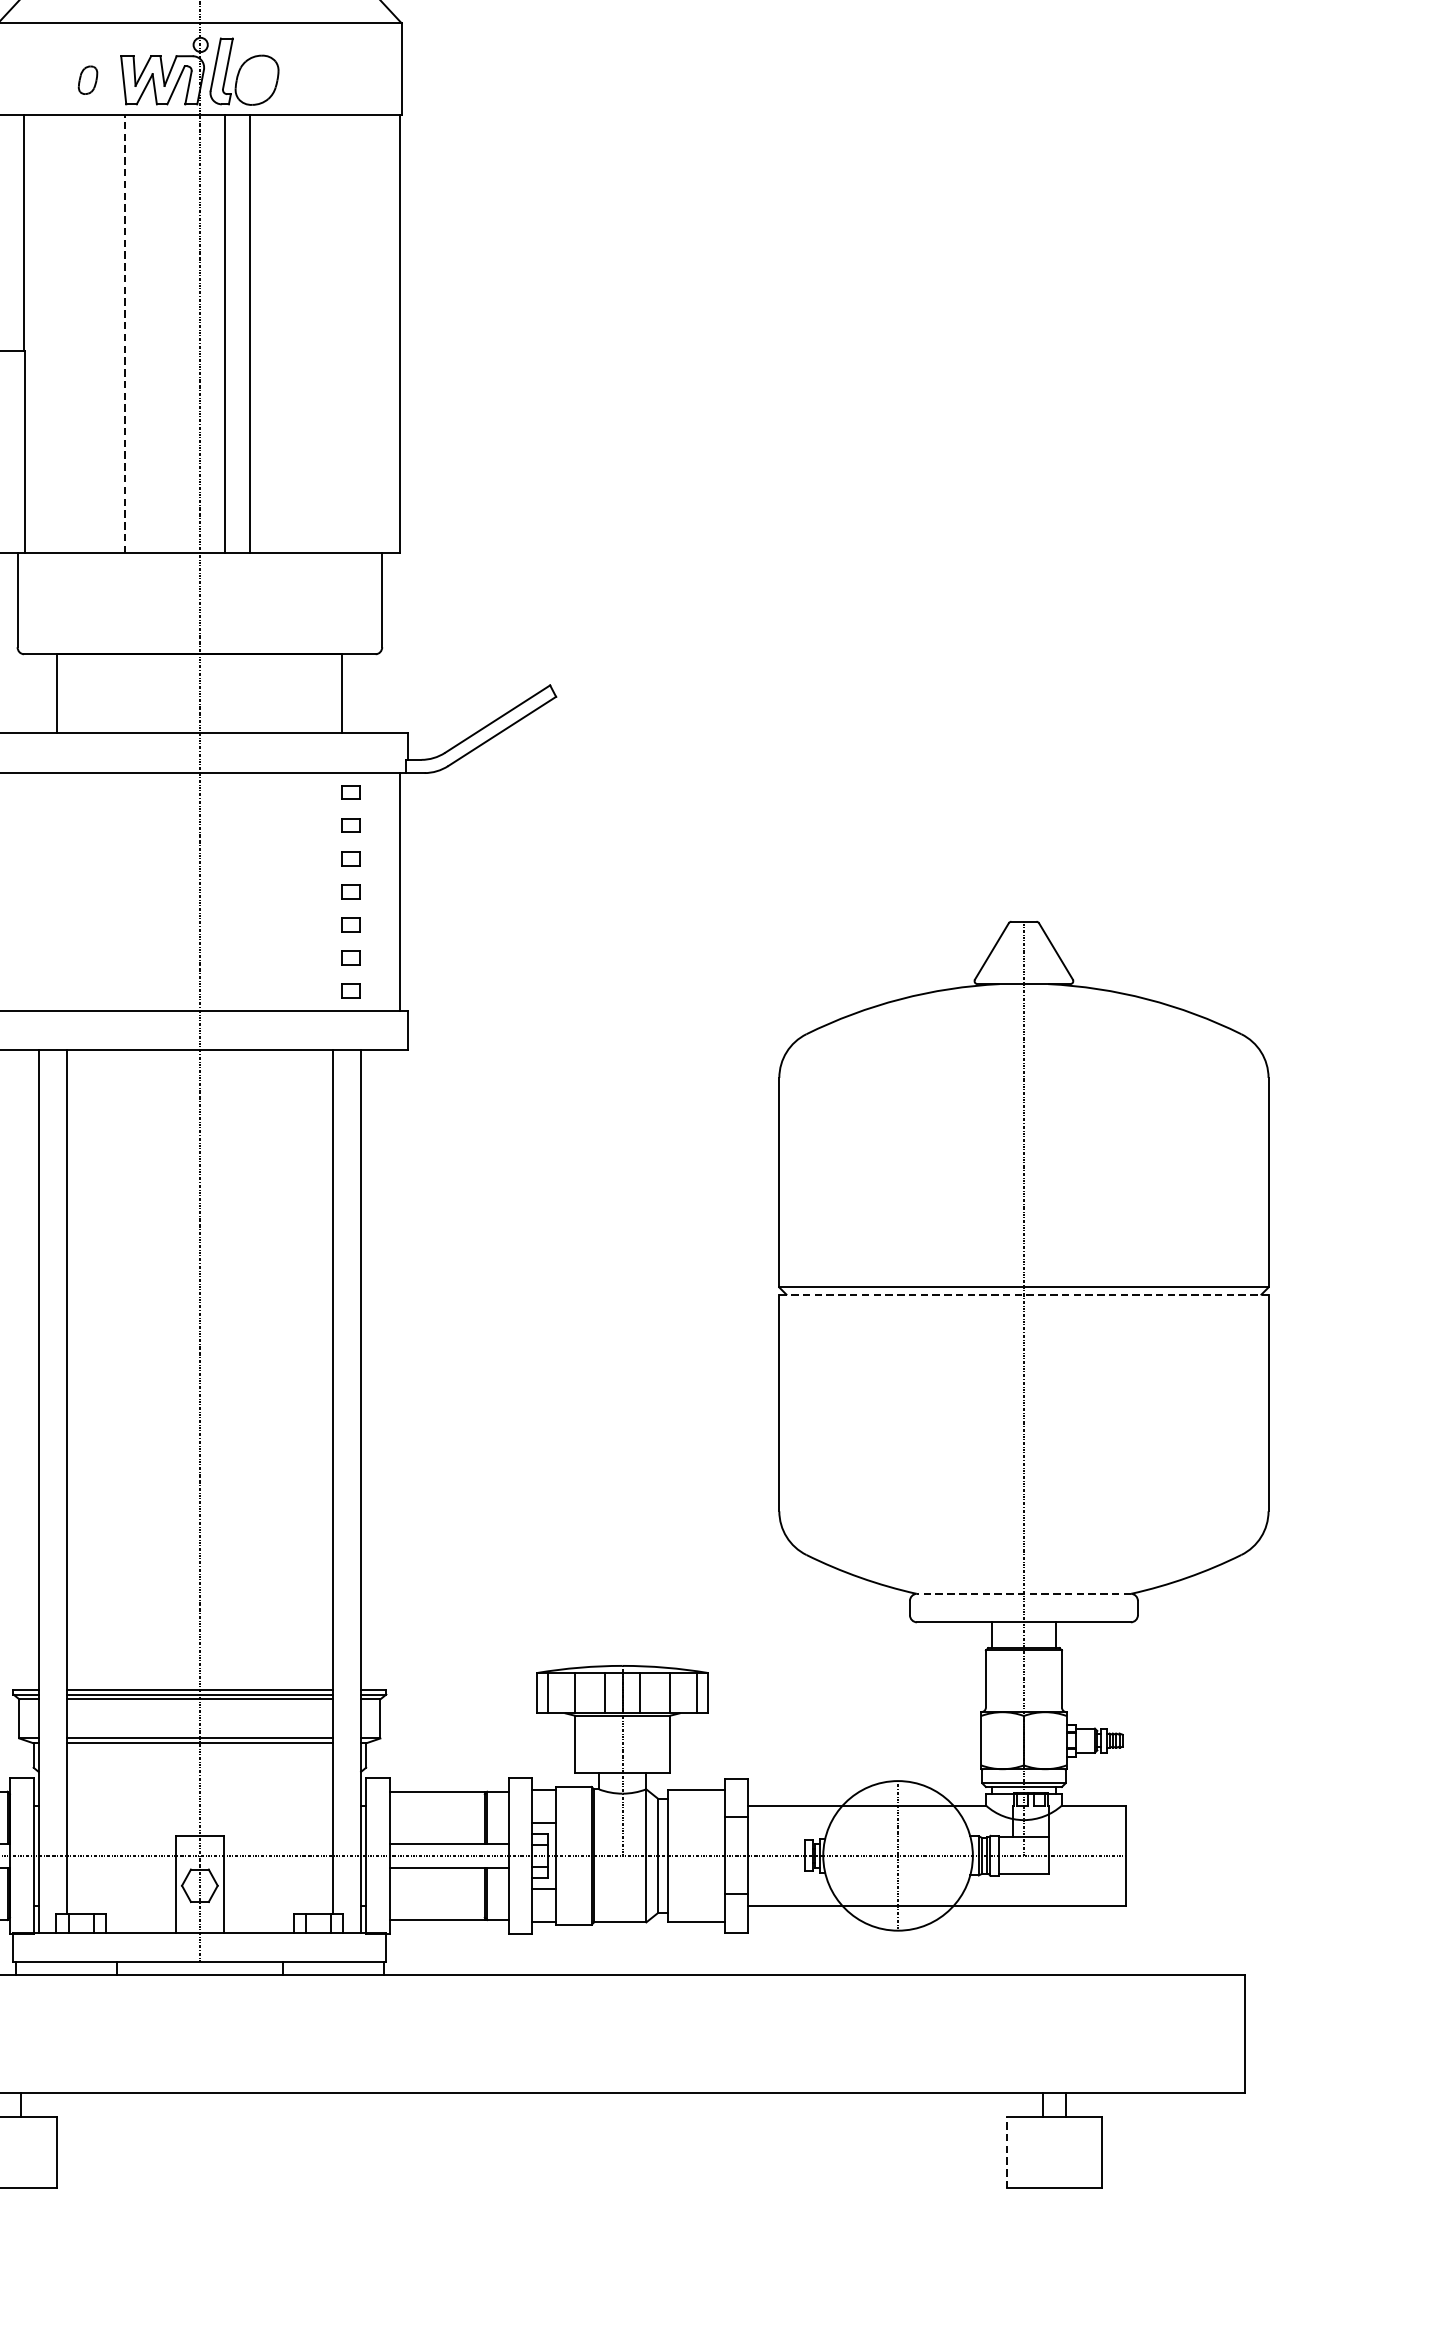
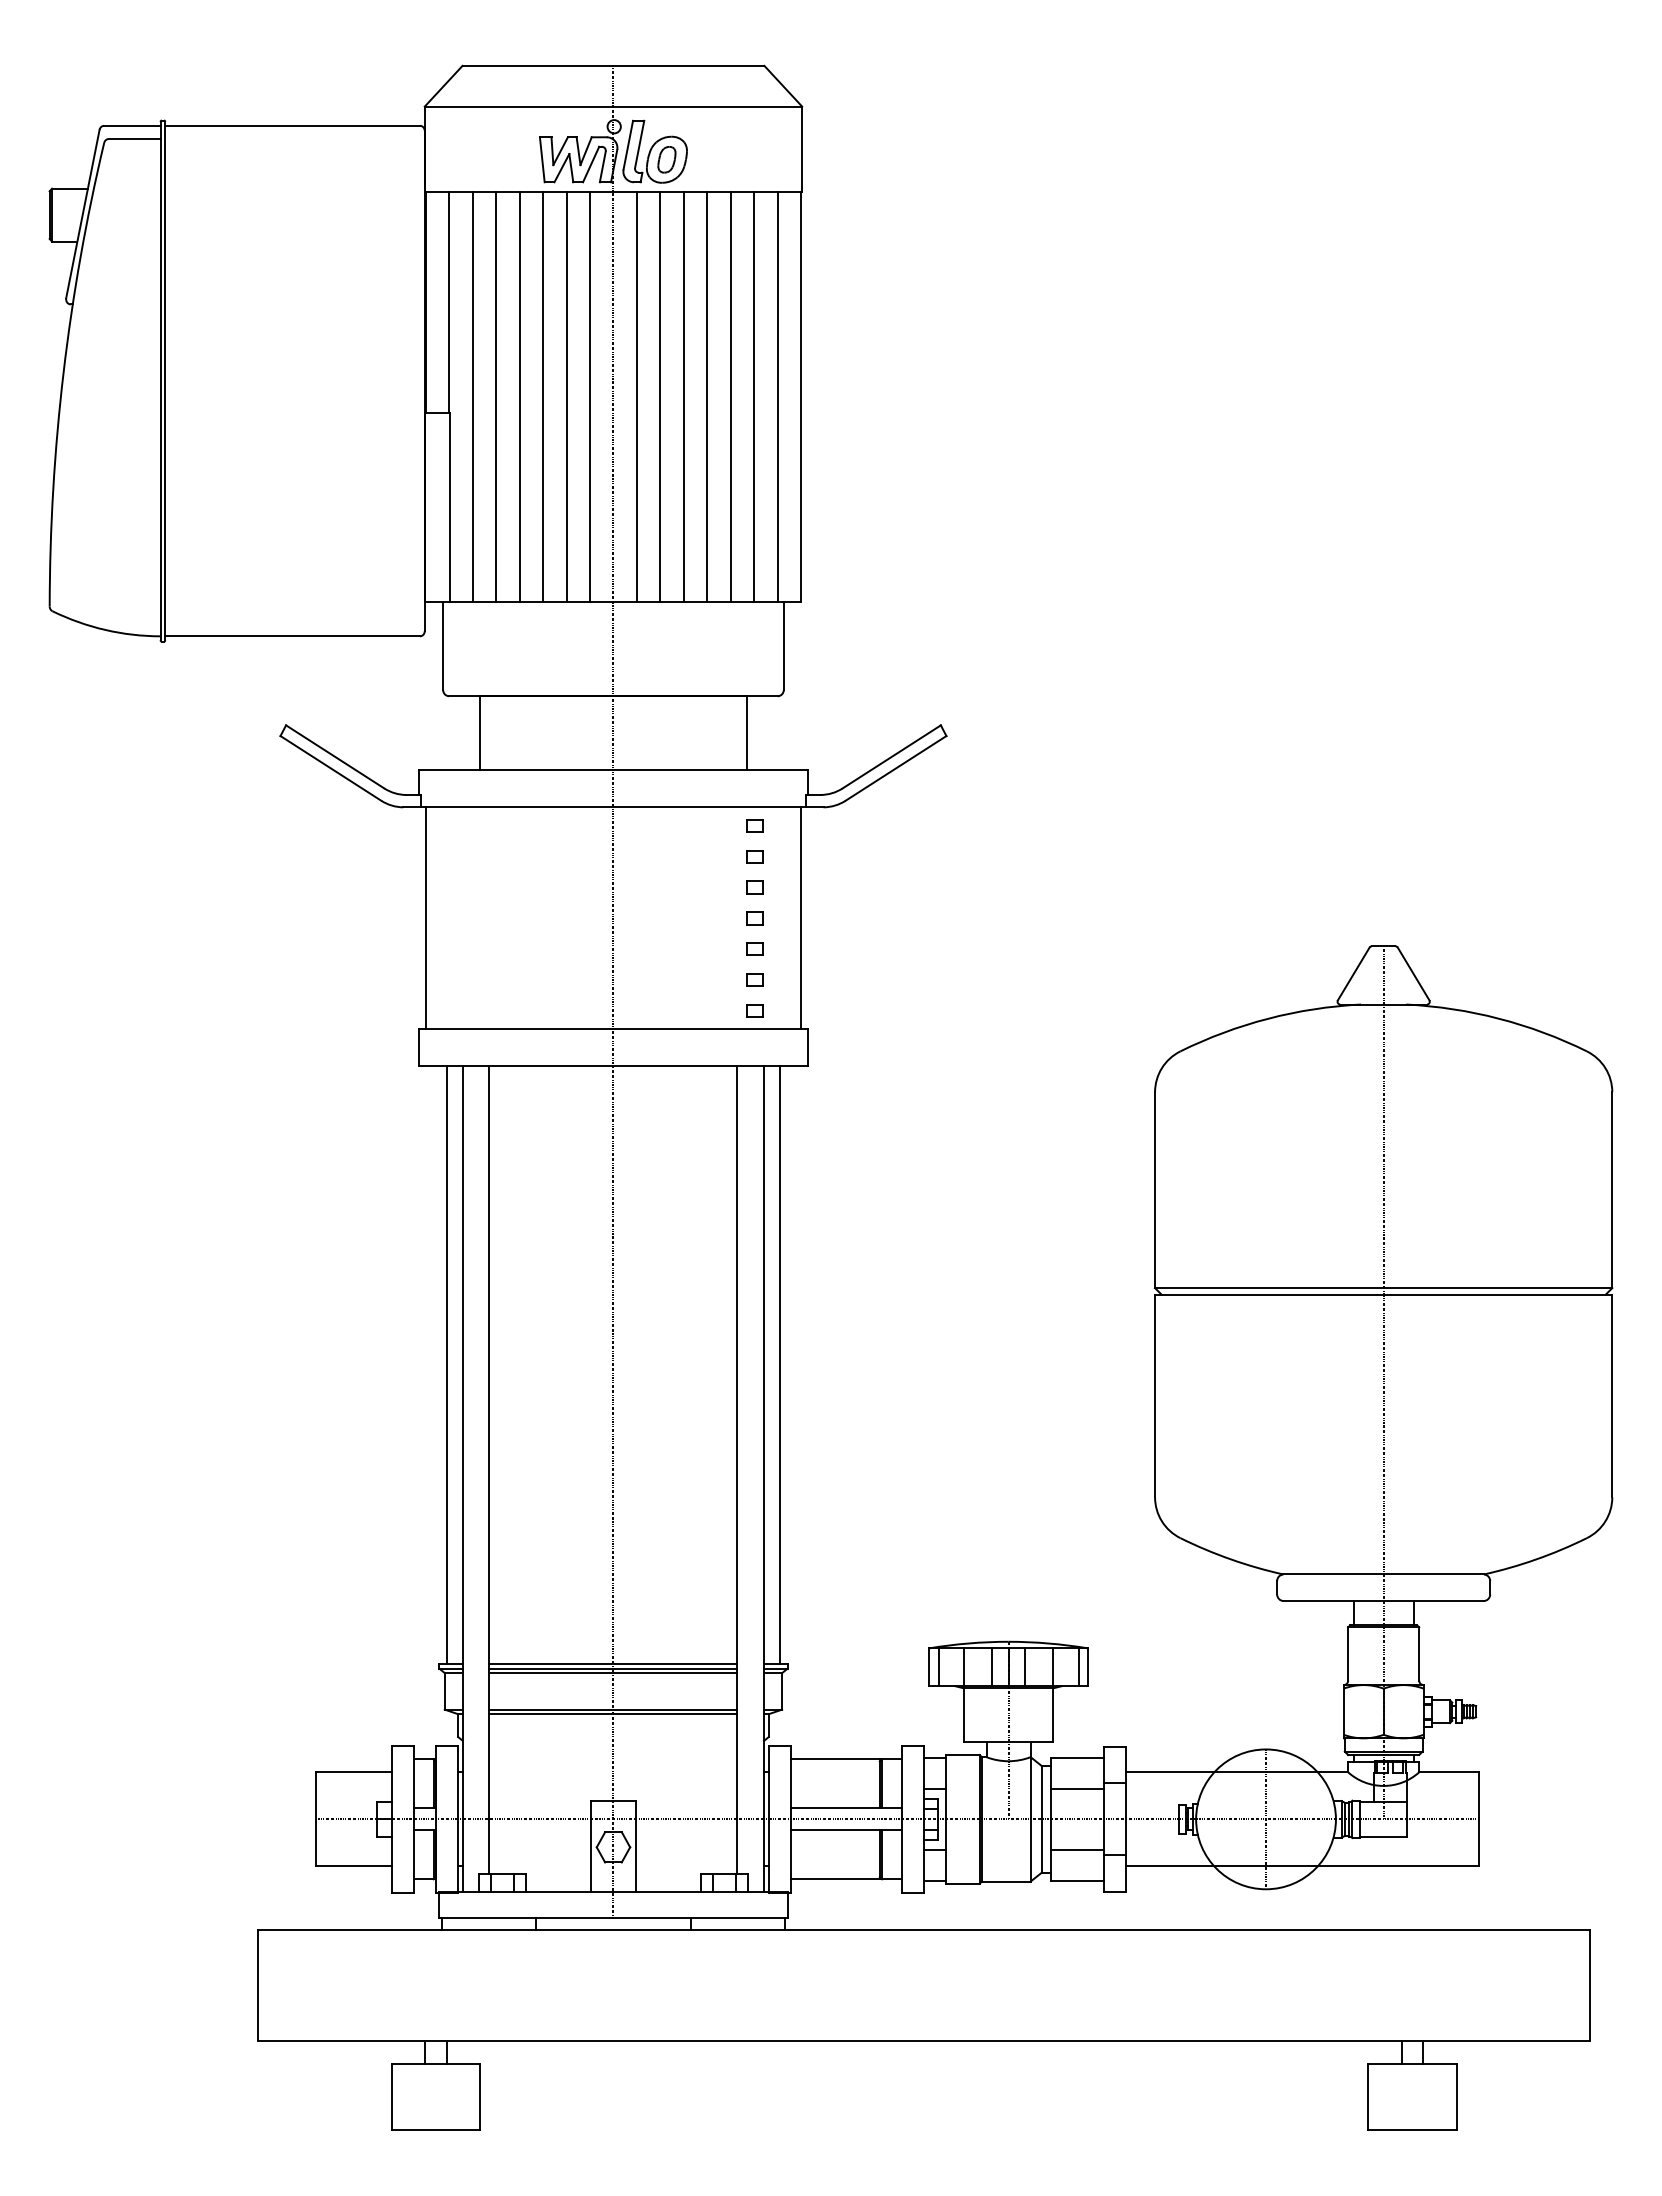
part: (87, 79) -> (666, 159), moved
line: (49, 333) -> (472, 396), added
line: (74, 333) -> (496, 396), added
line: (99, 333) -> (519, 396), added
line: (125, 333) -> (543, 396), dashed -> solid
line: (149, 333) -> (566, 396), added
line: (175, 333) -> (590, 396), added
line: (274, 333) -> (683, 396), added
line: (300, 333) -> (707, 396), added
line: (325, 333) -> (730, 396), added
line: (350, 333) -> (754, 396), added
line: (375, 333) -> (777, 396), added
line: (1023, 1294) -> (1383, 1294), dashed -> solid
line: (22, 1370) -> (447, 1365), added
line: (377, 1370) -> (779, 1365), added
line: (1023, 1593) -> (1383, 1574), dashed -> solid
line: (696, 1822) -> (1077, 1788), added
line: (696, 1889) -> (1077, 1850), added
line: (1007, 2152) -> (1368, 2096), dashed -> solid

